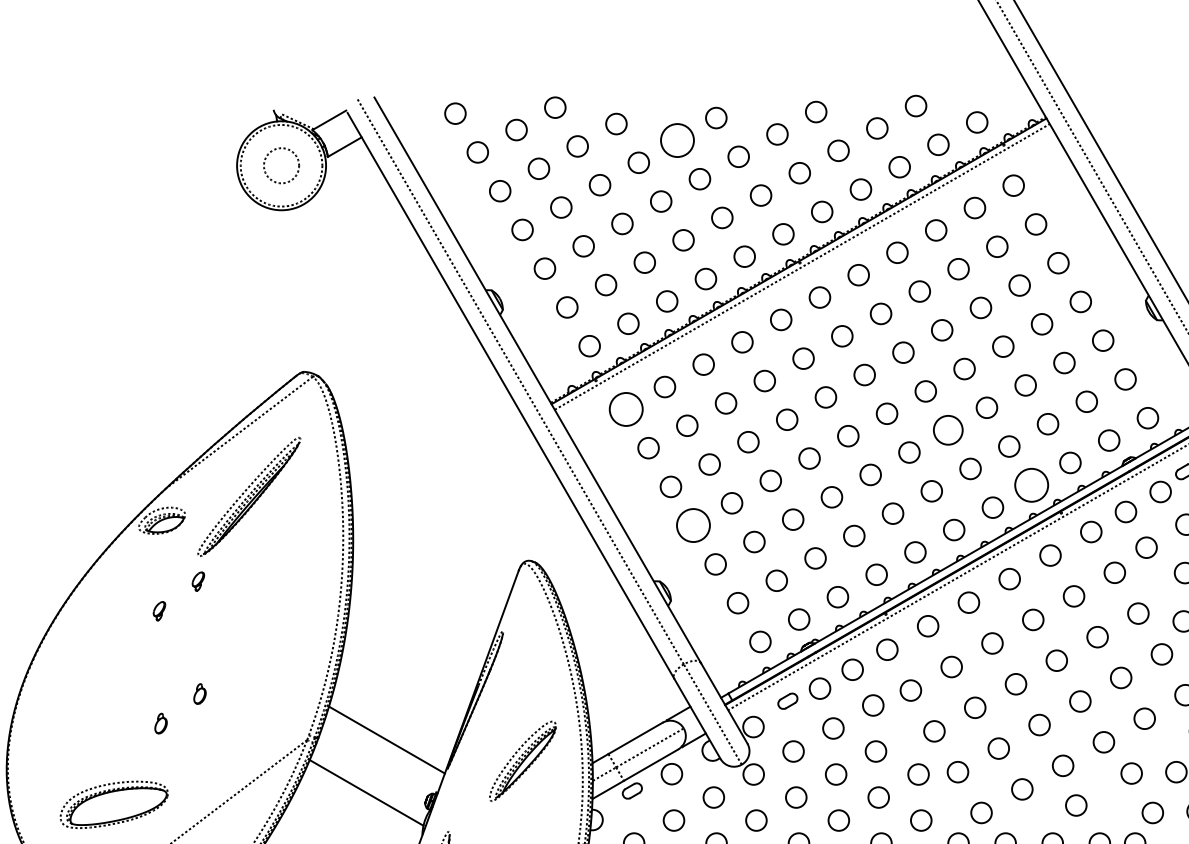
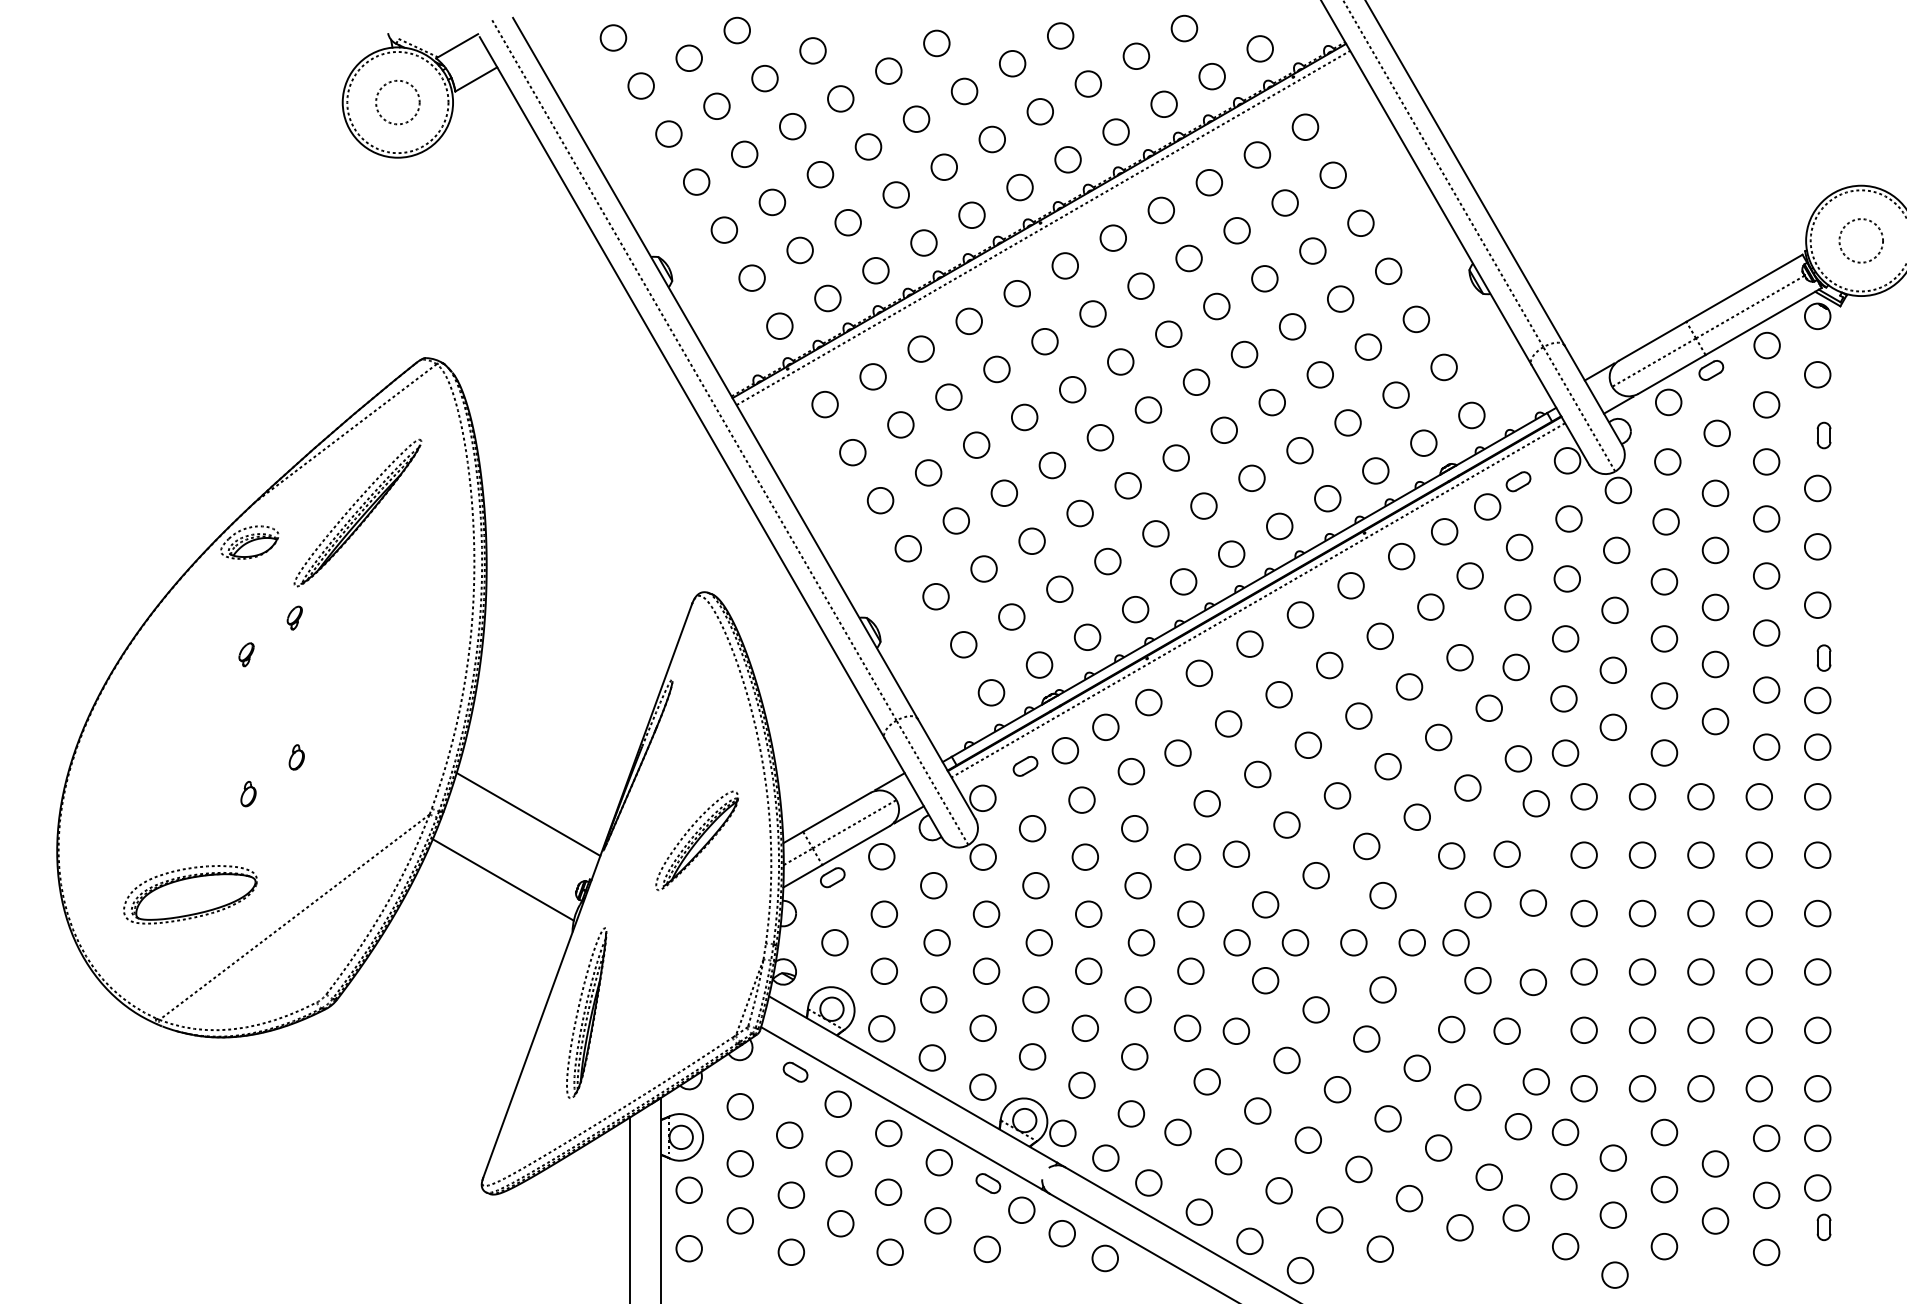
circle: (677, 139) -> (888, 70), size x0.62
circle: (625, 409) -> (824, 404), size x0.62
circle: (947, 429) -> (1223, 429), size x0.71
circle: (1031, 485) -> (1327, 498), size x0.62
circle: (692, 525) -> (907, 548), size x0.62

